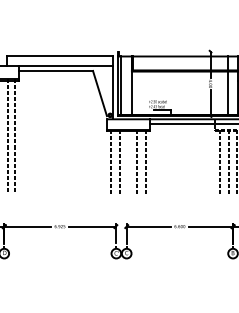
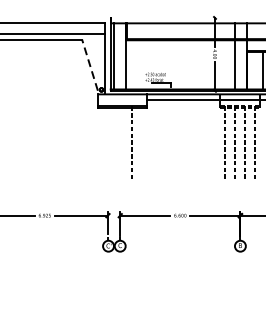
line: (99, 93) -> (89, 65), solid -> dashed
line: (111, 161) -> (103, 142), removed
line: (120, 161) -> (113, 142), removed
line: (146, 161) -> (142, 142), removed

